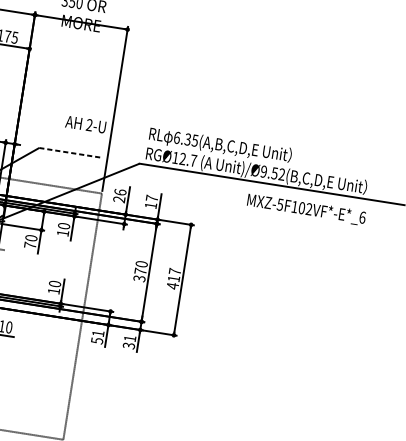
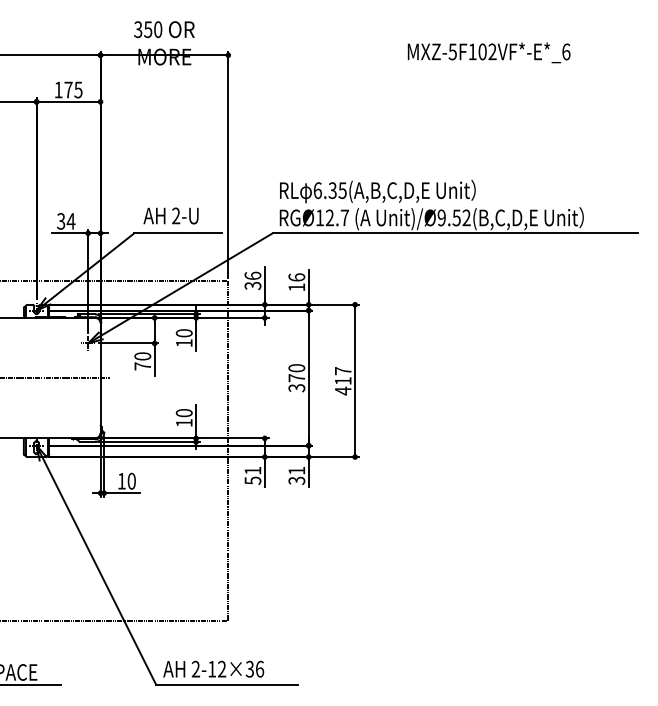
text: (85, 124) -> (170, 215), moved
line: (71, 153) -> (178, 233), dashed -> solid
text: (151, 198) -> (296, 277), 17 -> 16
text: (119, 199) -> (253, 285), 26 -> 36
text: (306, 209) -> (488, 52), moved

